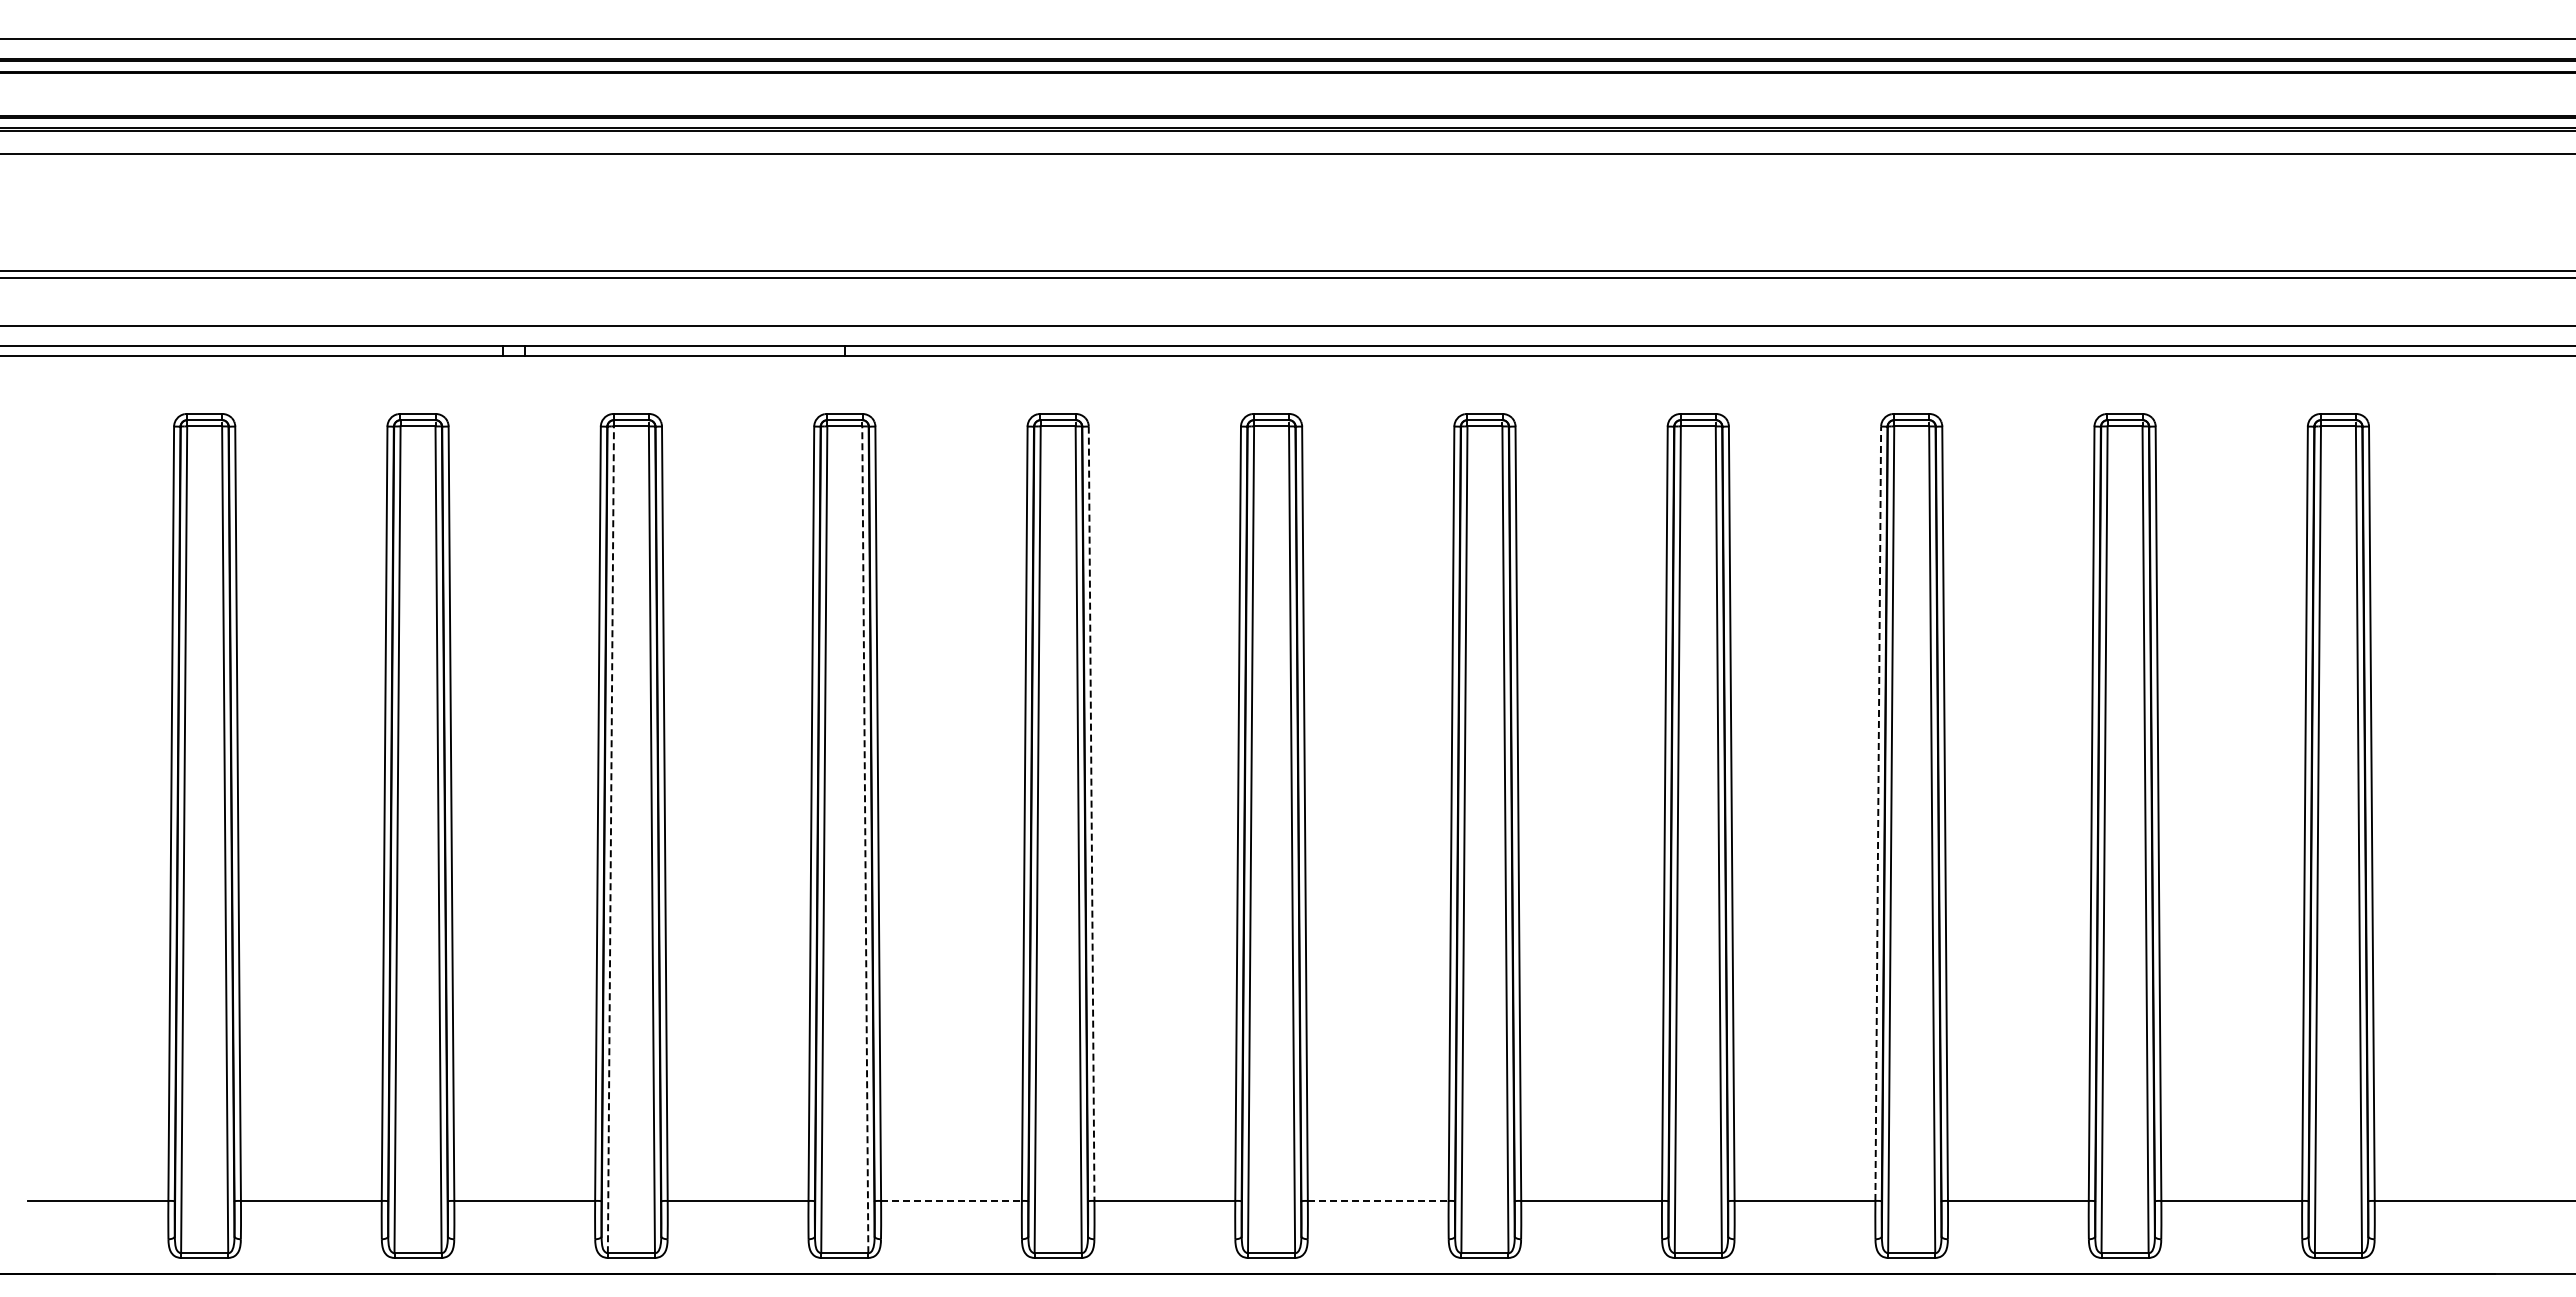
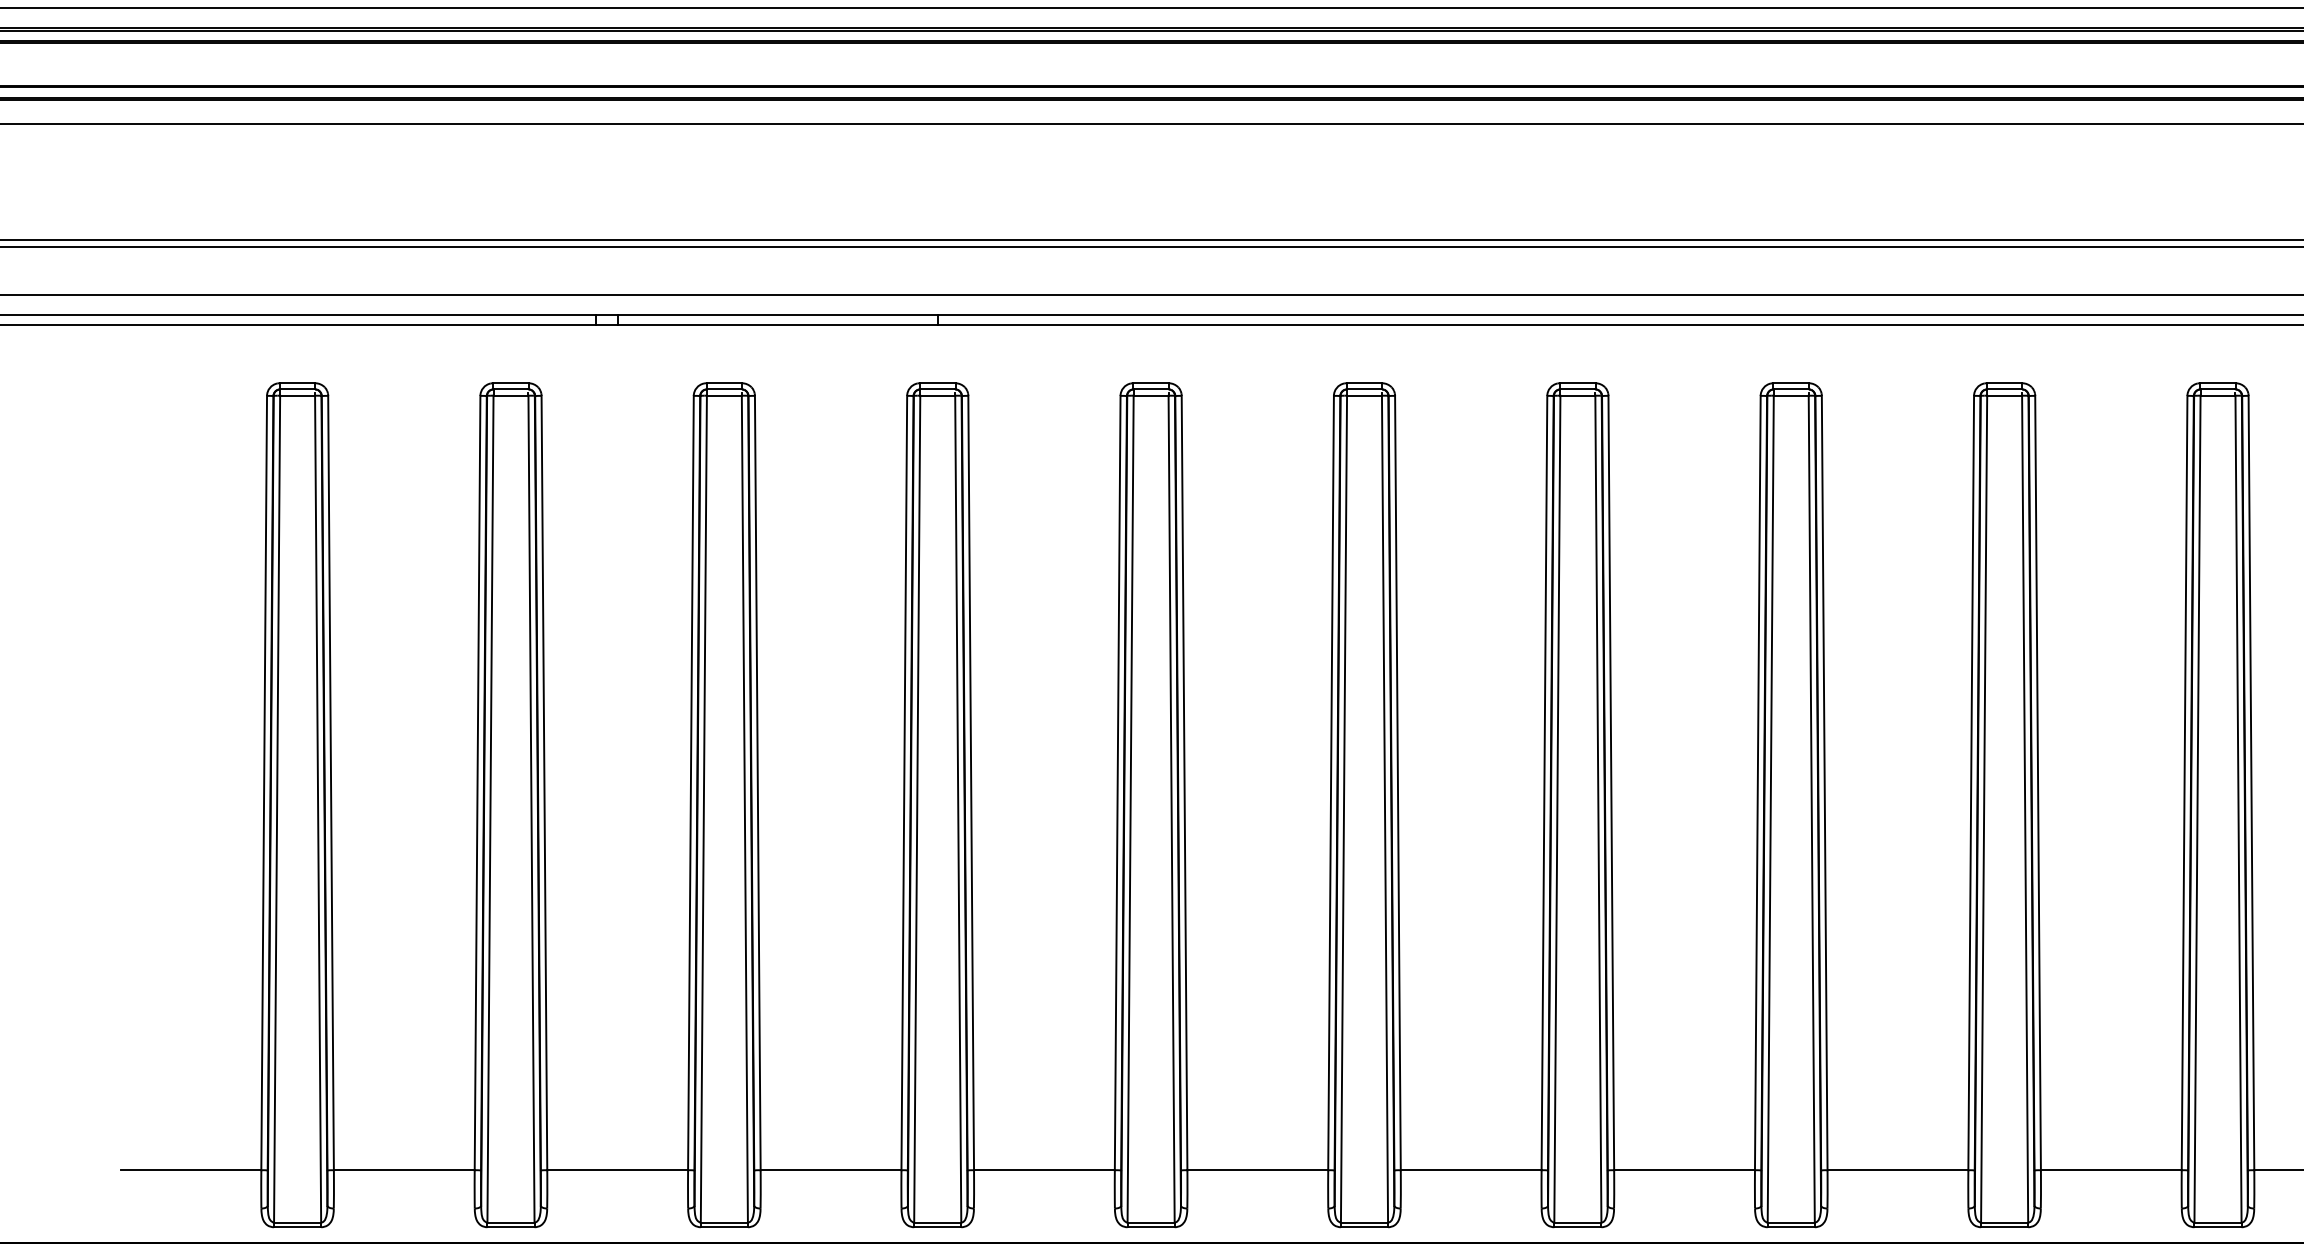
line: (1878, 813) -> (1971, 782), dashed -> solid
line: (1091, 814) -> (1184, 783), dashed -> solid
line: (610, 839) -> (703, 808), dashed -> solid
line: (865, 839) -> (958, 808), dashed -> solid
line: (951, 1200) -> (1044, 1169), dashed -> solid
line: (1378, 1200) -> (1471, 1169), dashed -> solid

